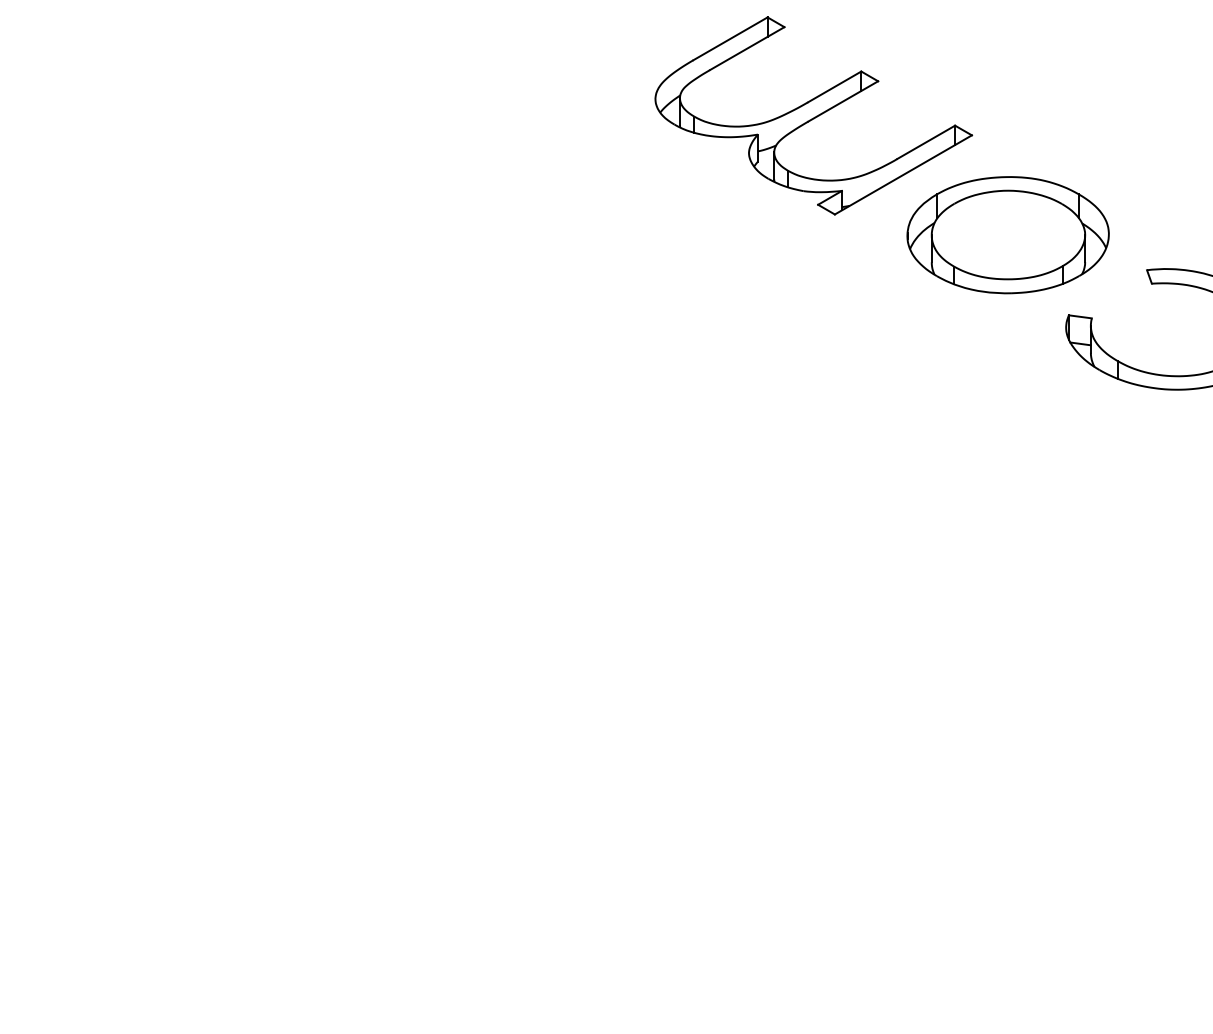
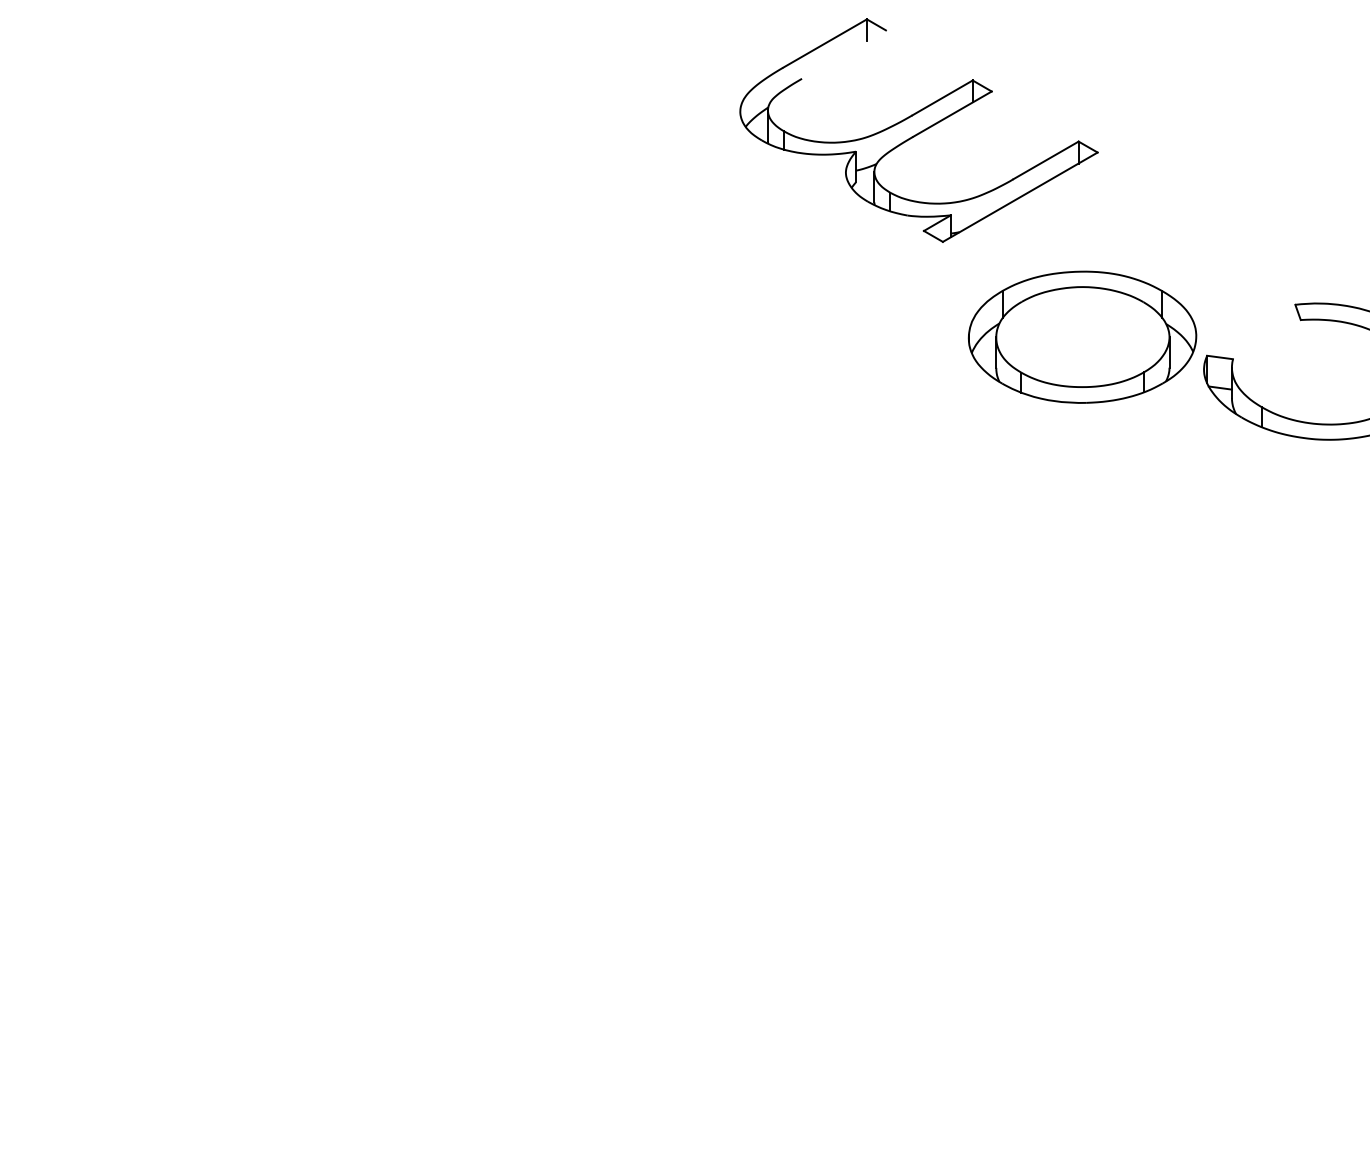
line: (746, 48) -> (843, 54), removed
part: (1008, 234) -> (1082, 336), moved

